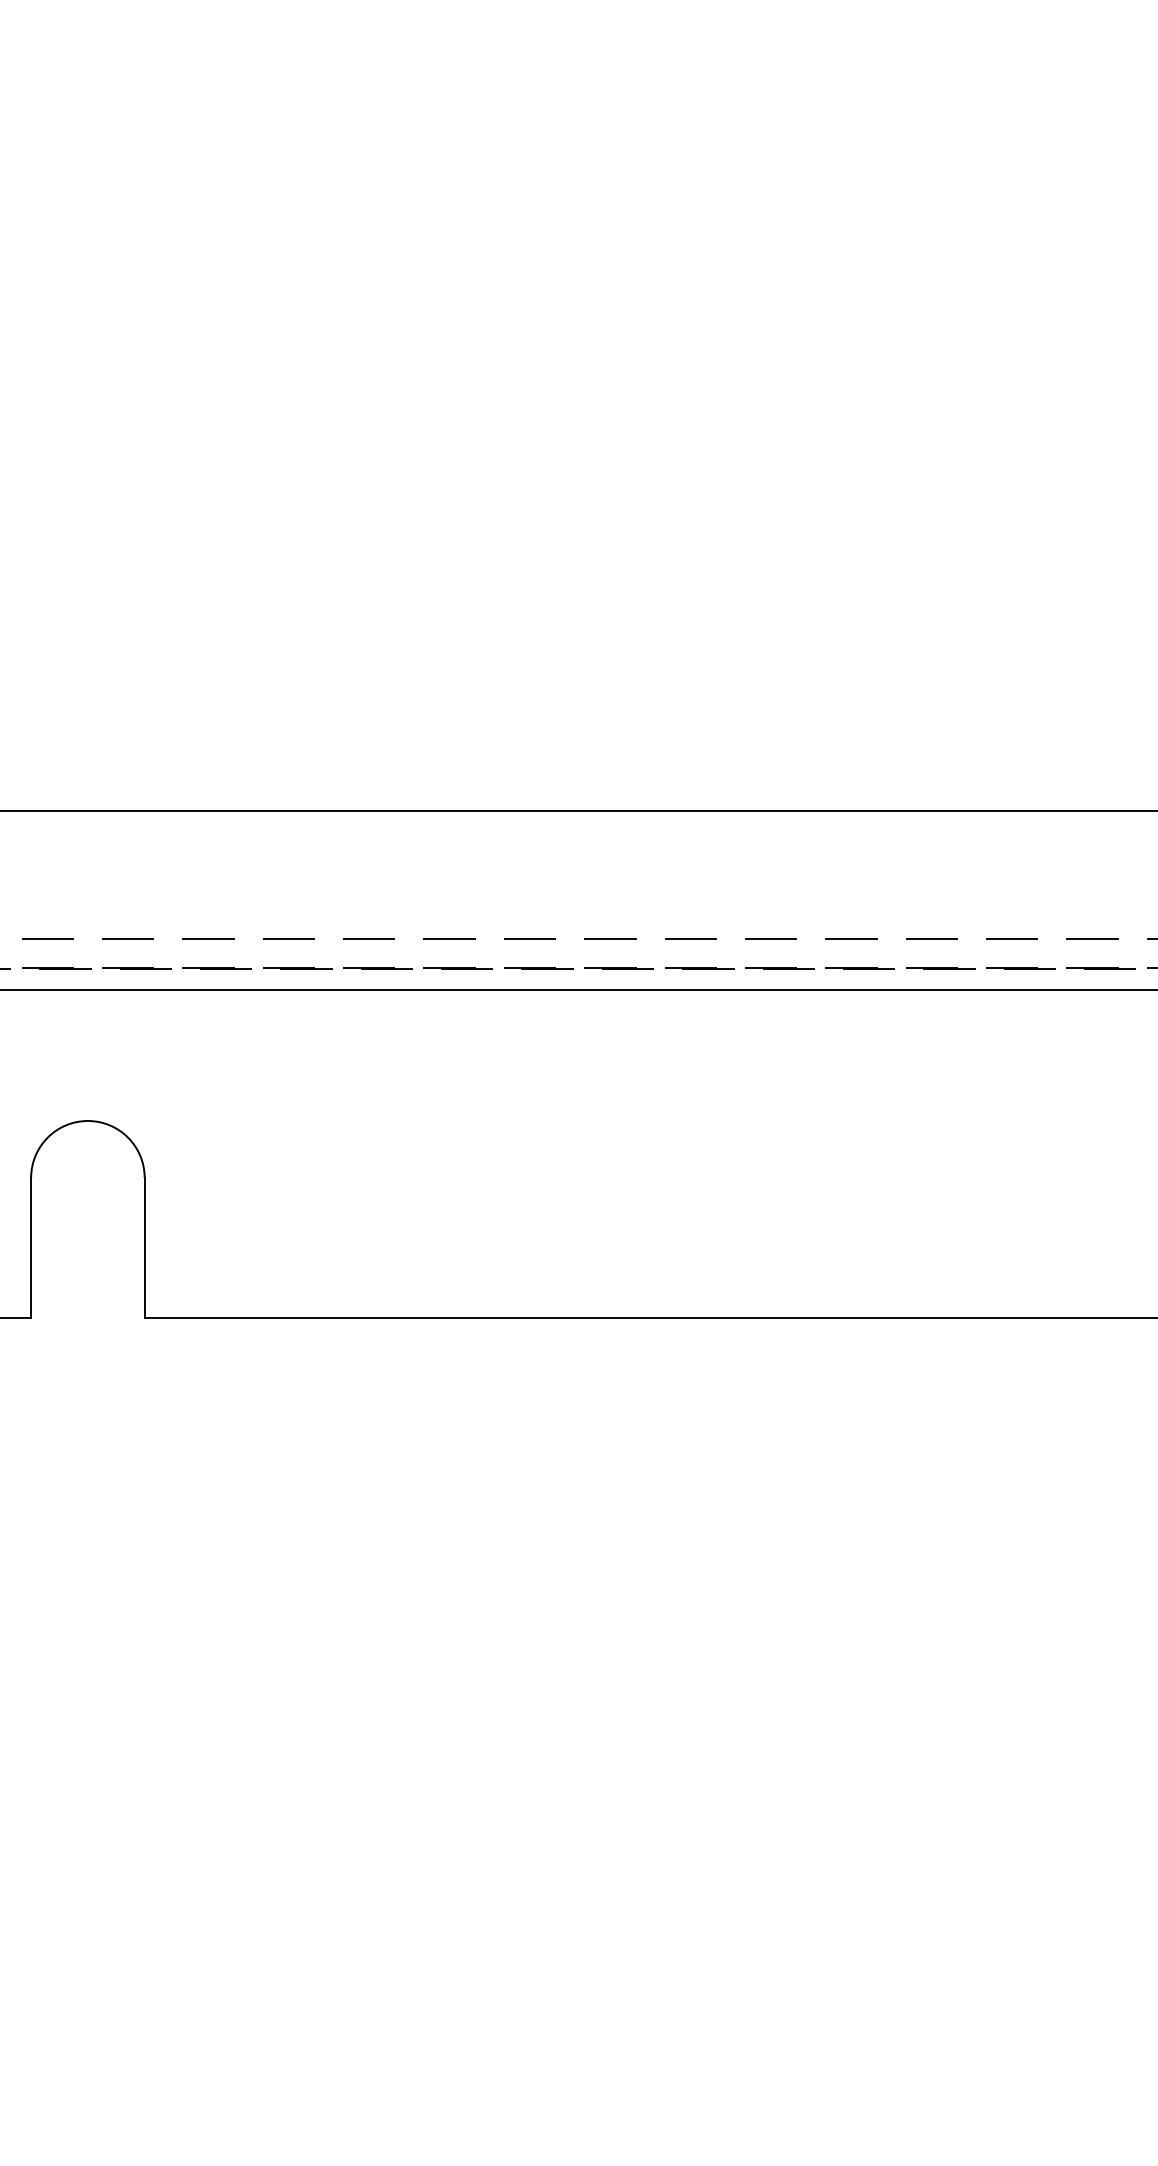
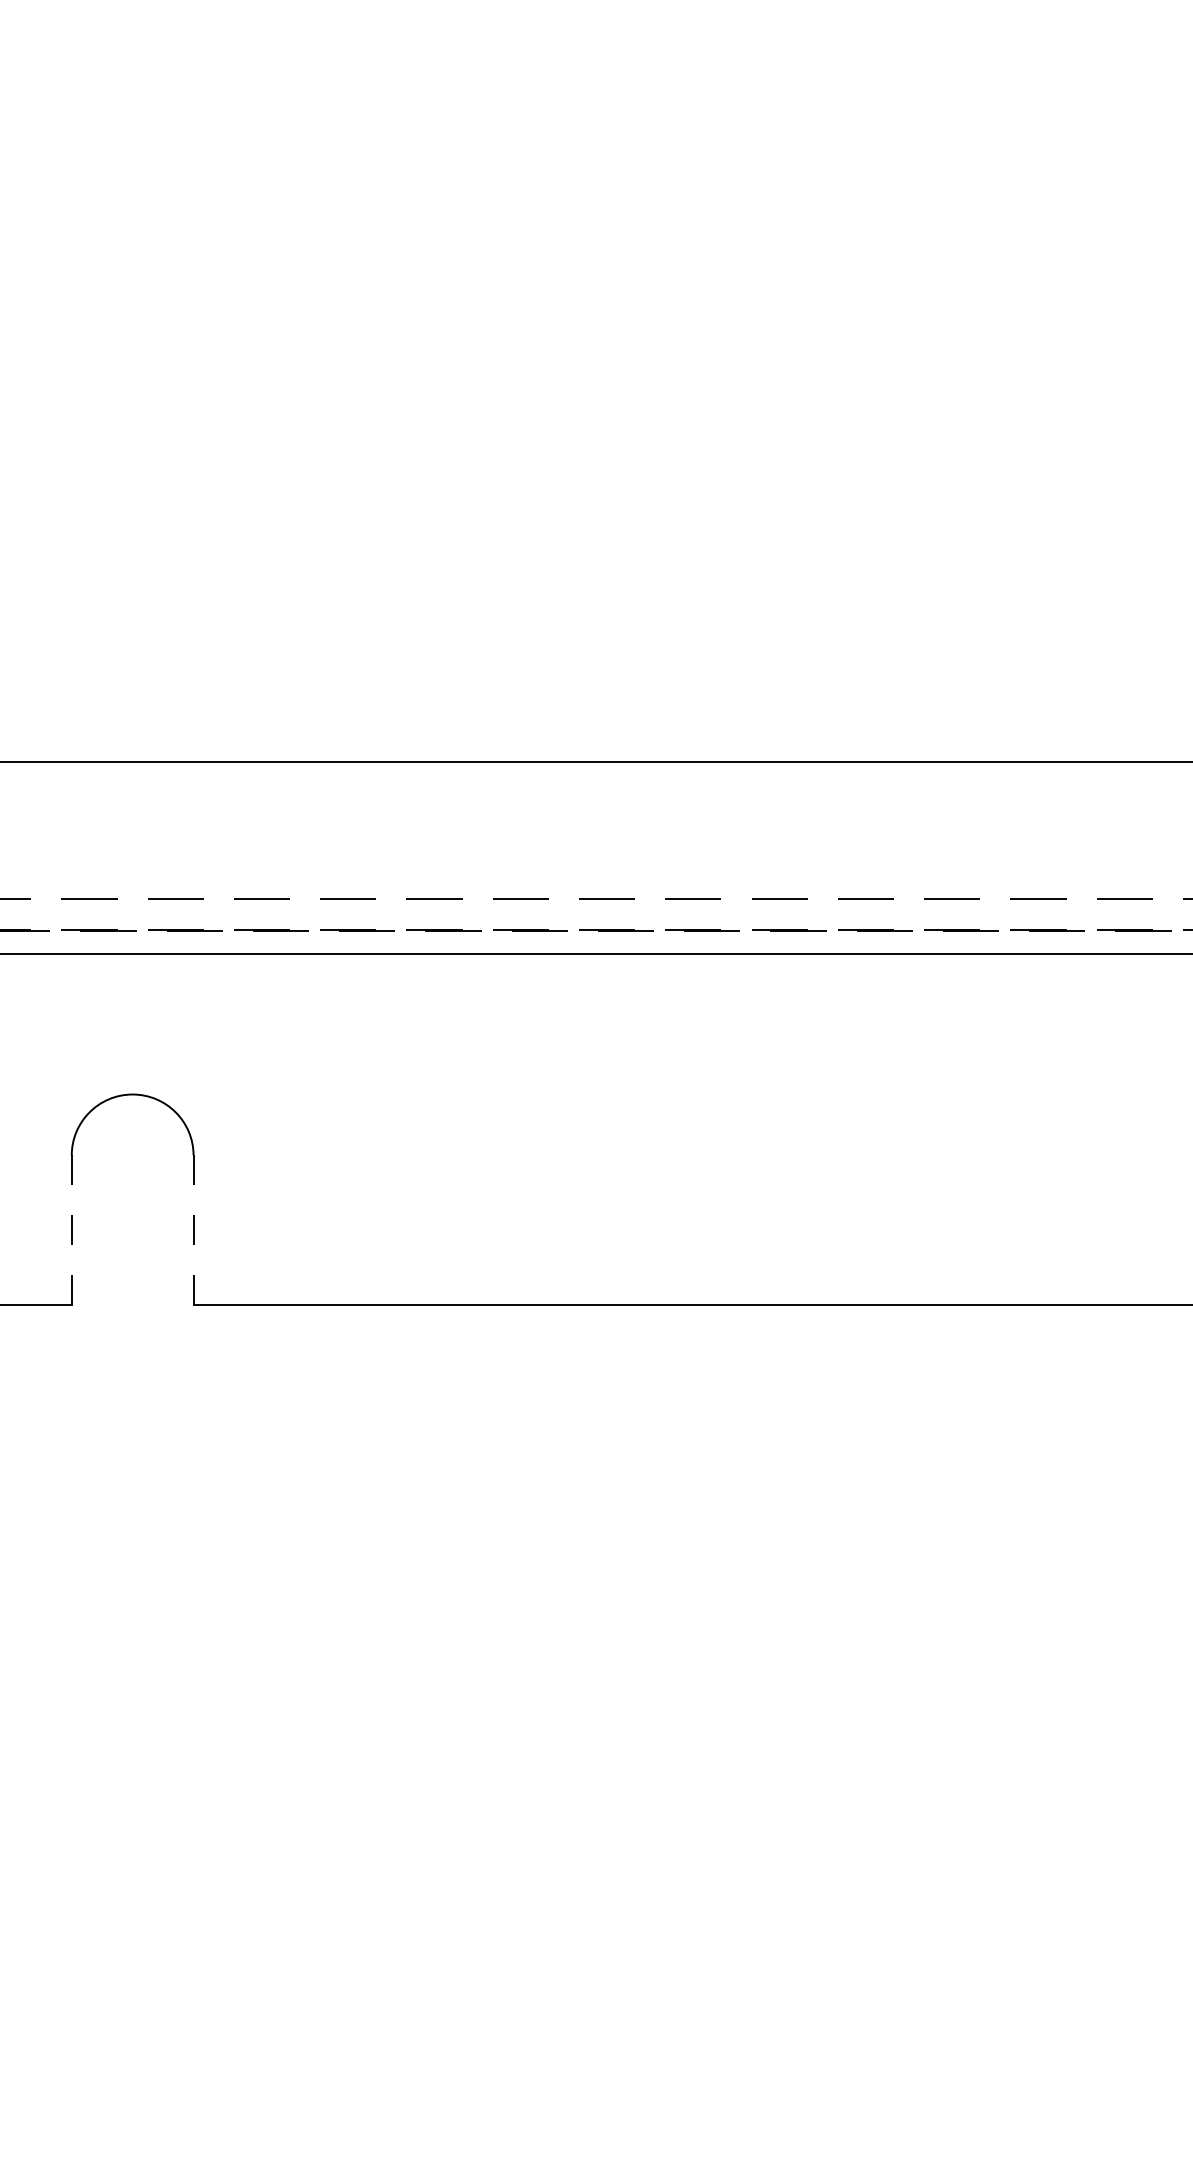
line: (31, 1247) -> (72, 1230), solid -> dashed
line: (144, 1247) -> (193, 1230), solid -> dashed

